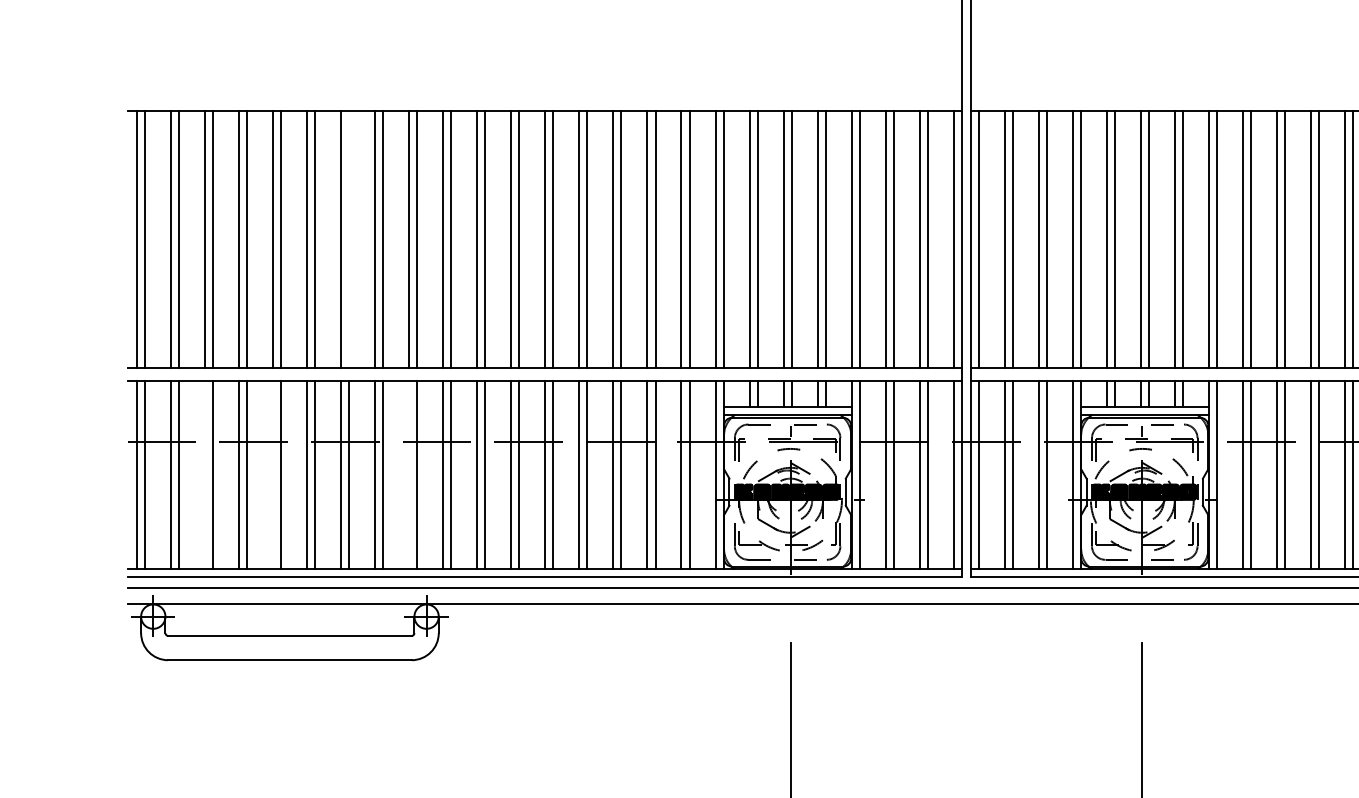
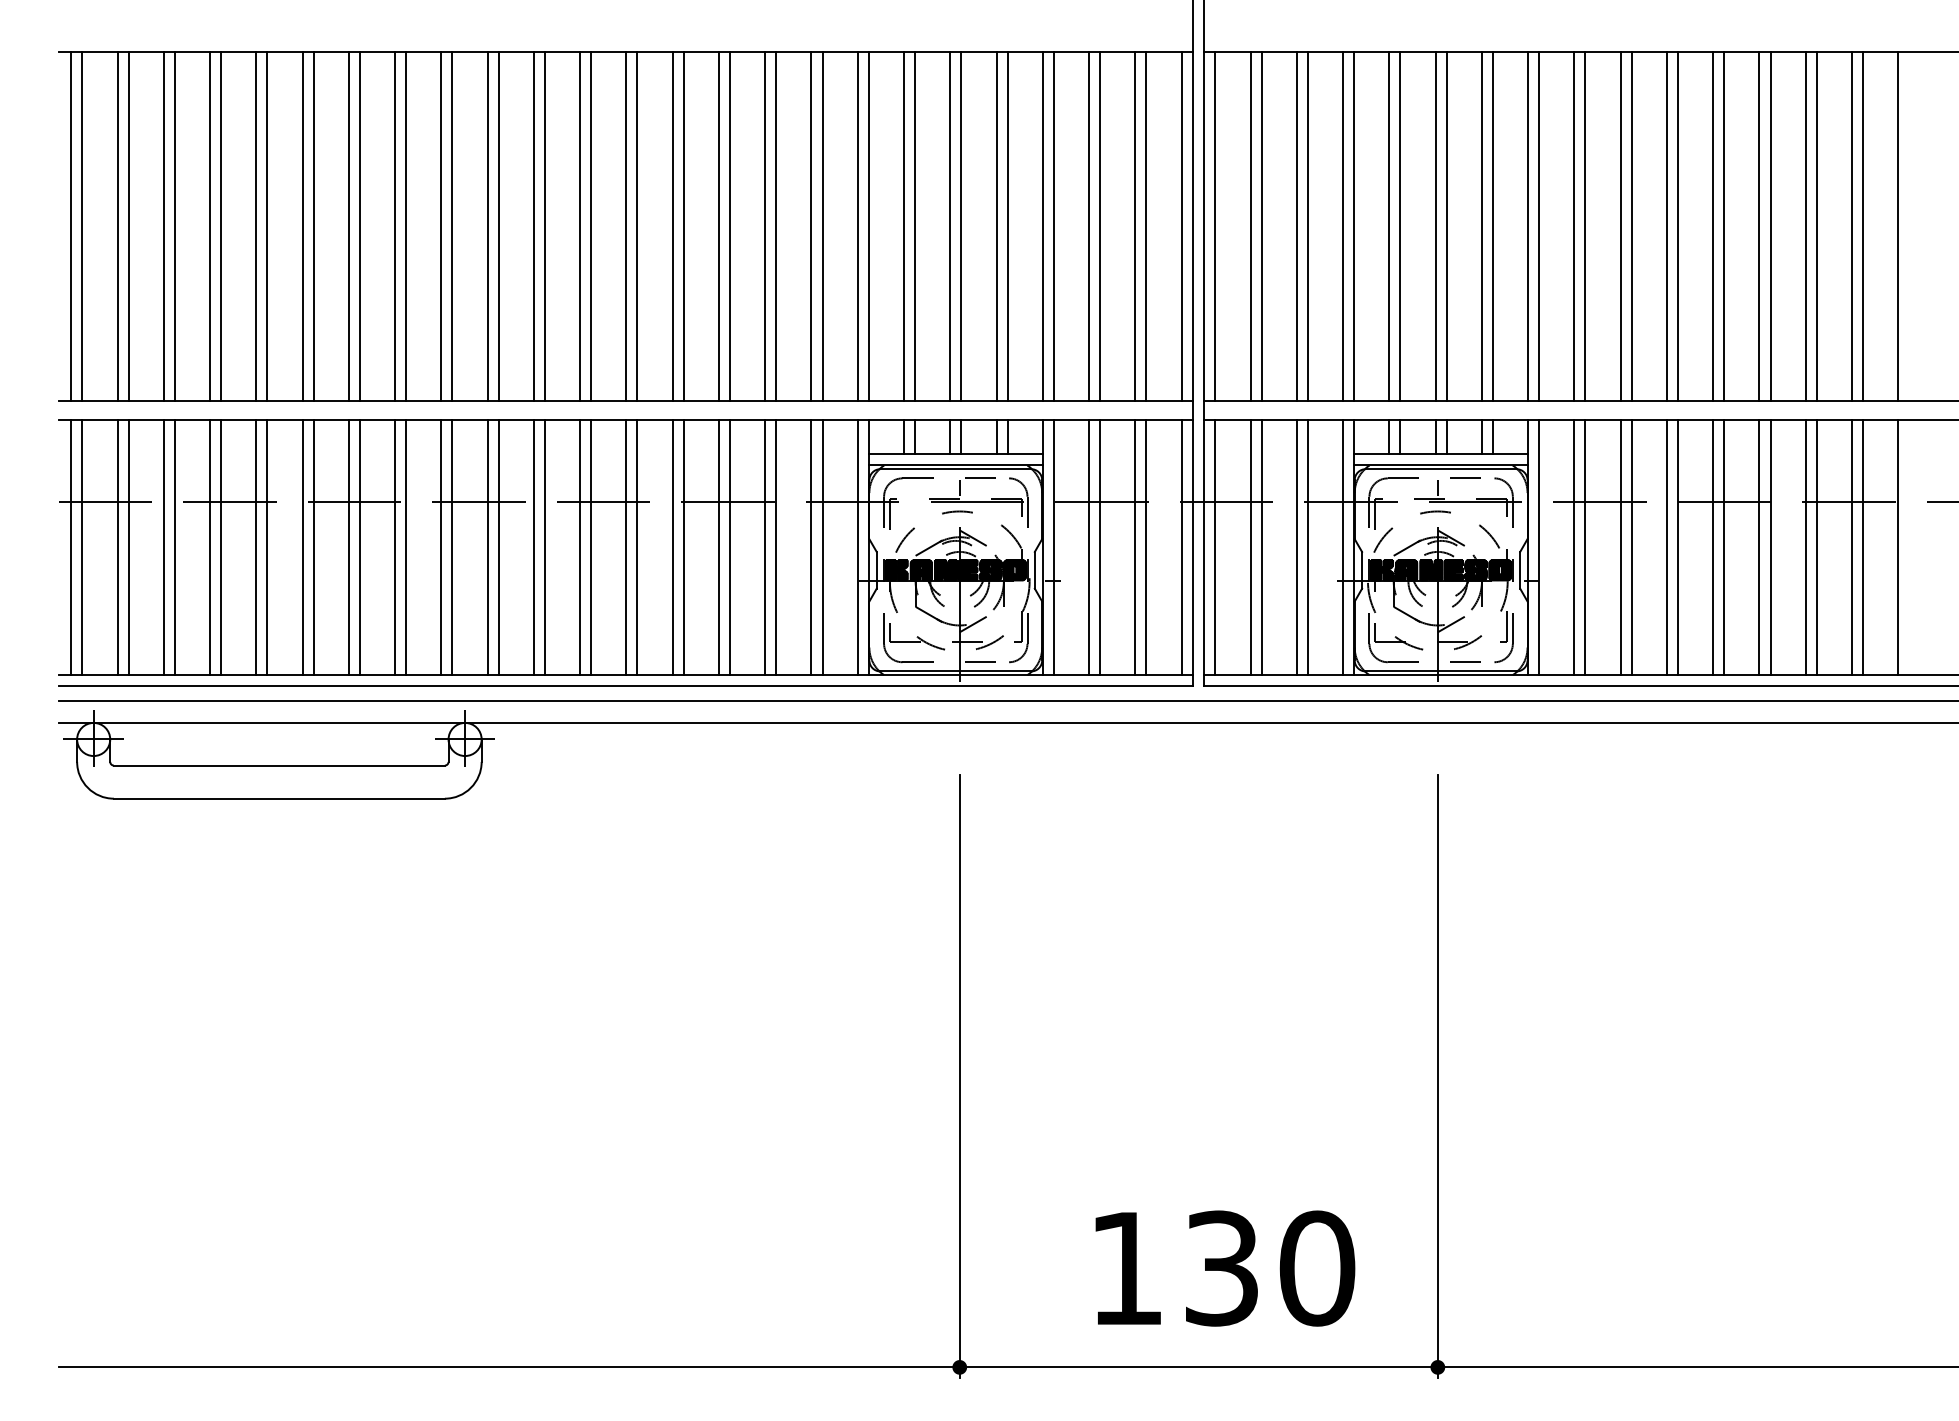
line: (348, 239) -> (359, 226), added
line: (204, 475) -> (163, 547), added
line: (273, 475) -> (256, 547), added
line: (409, 475) -> (441, 547), added

